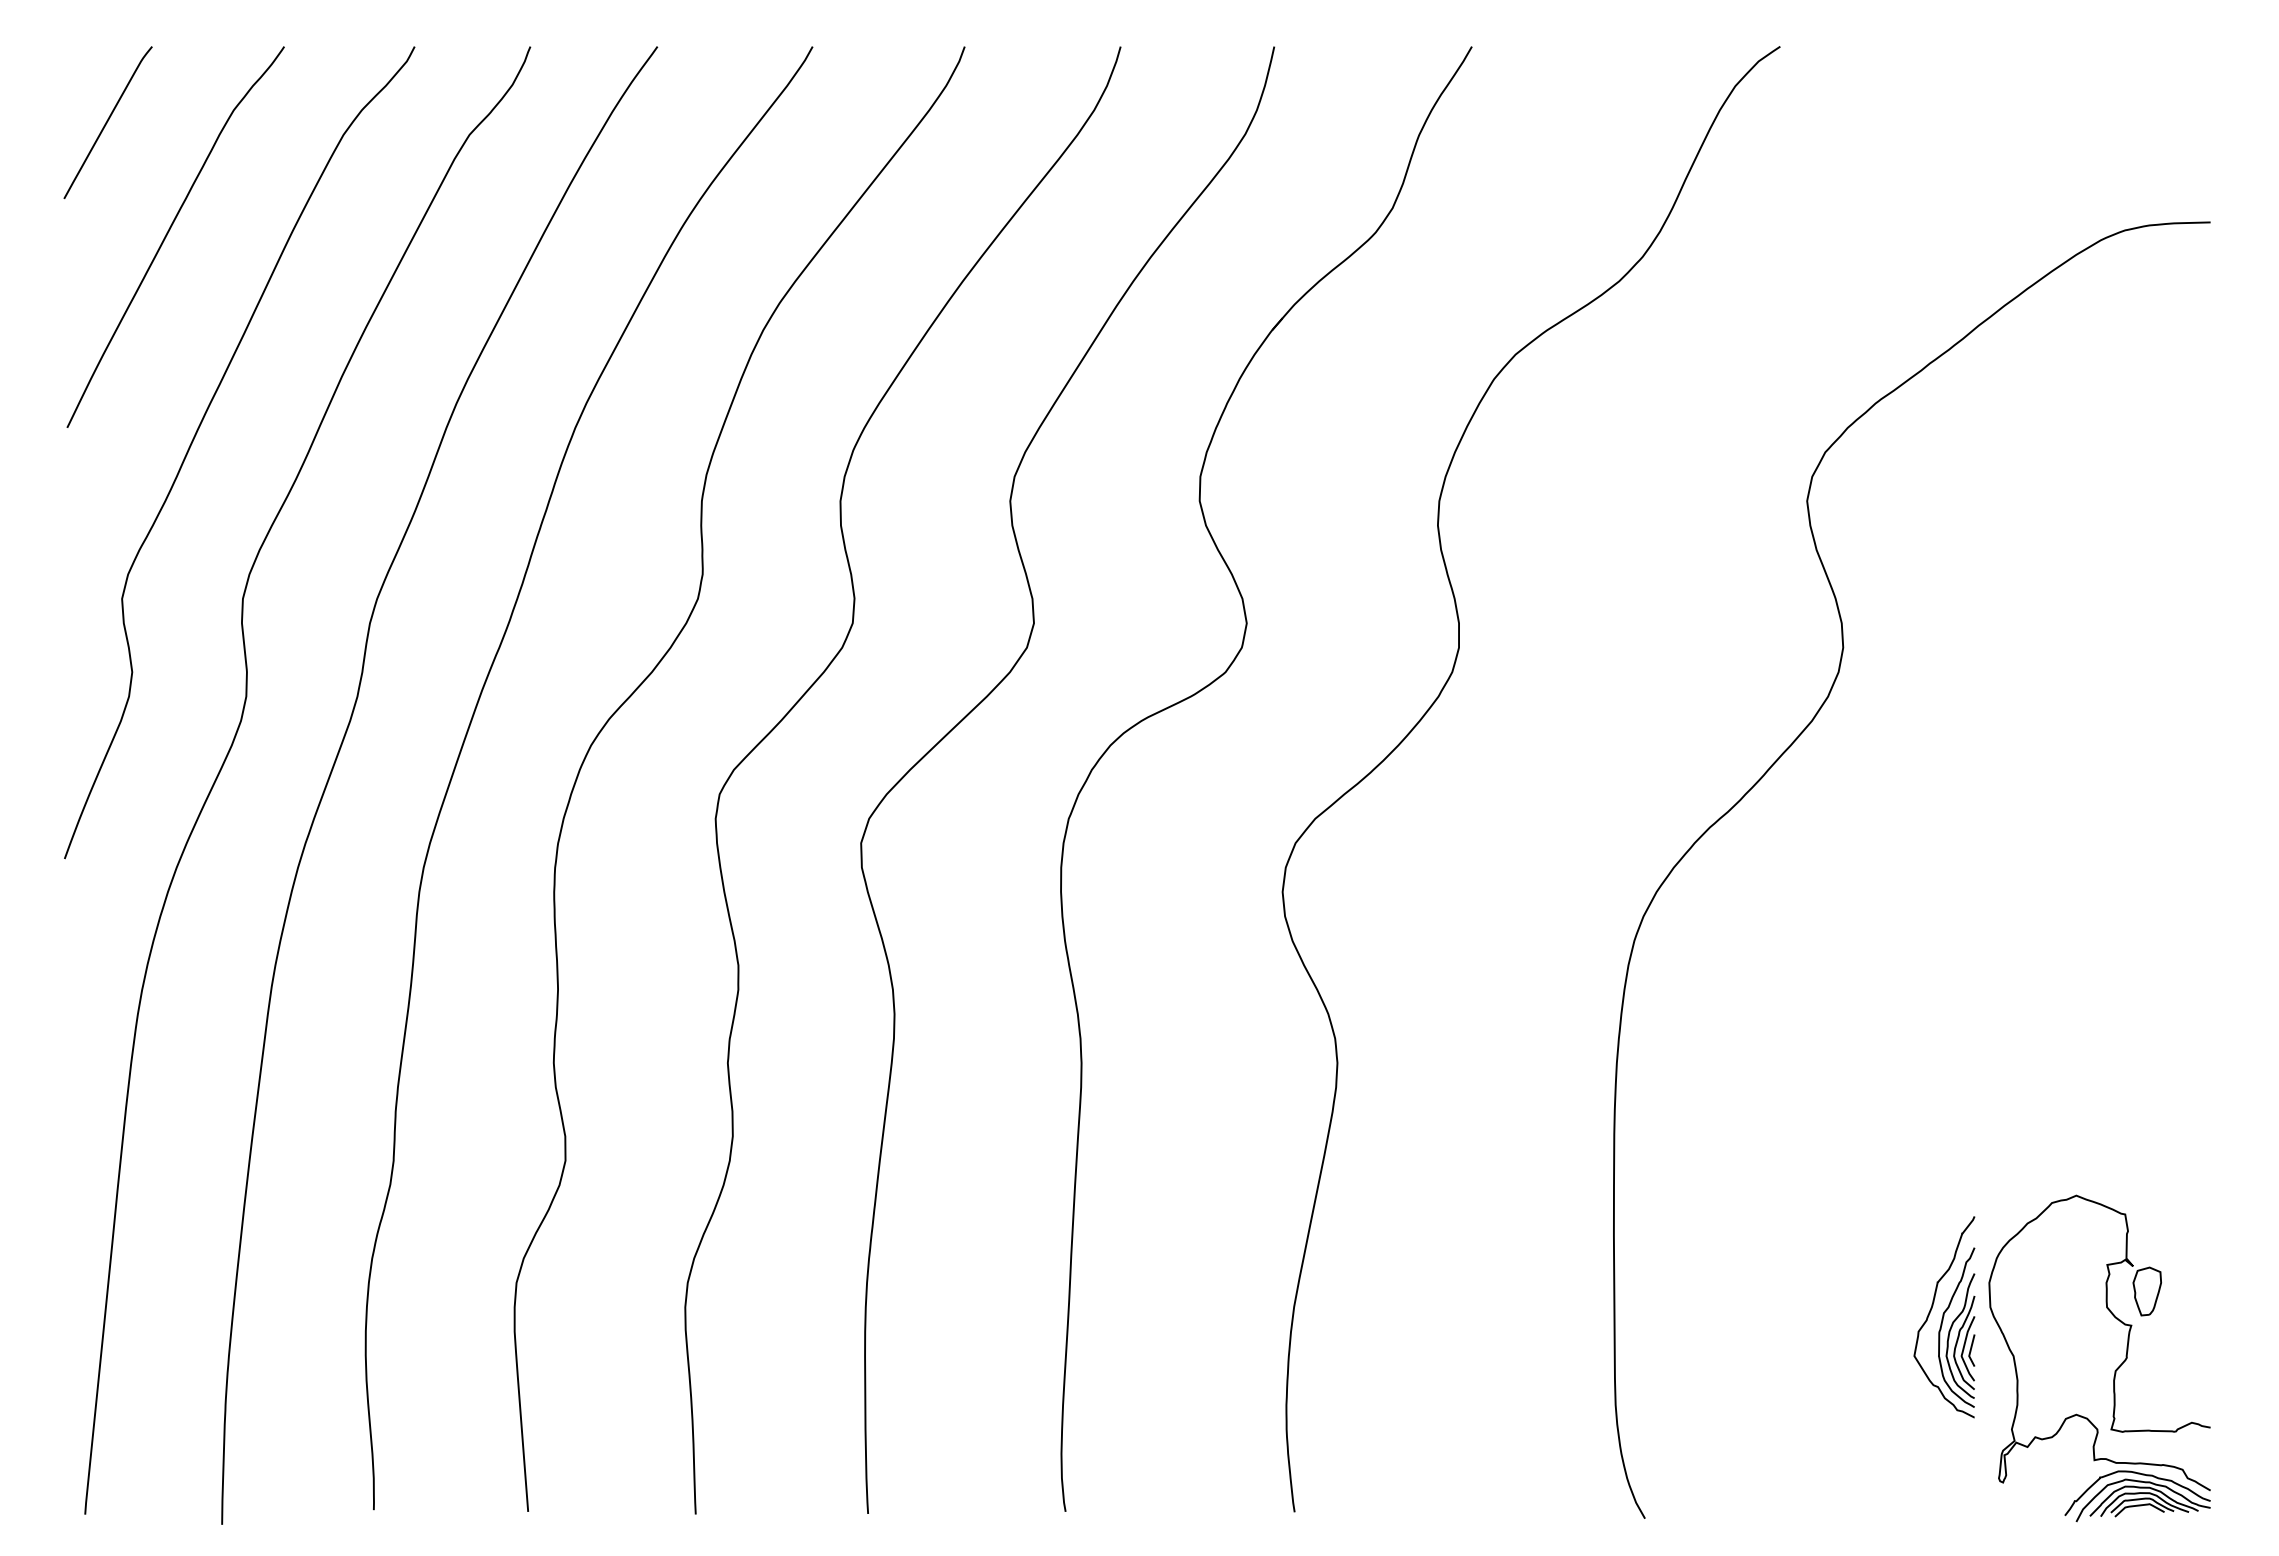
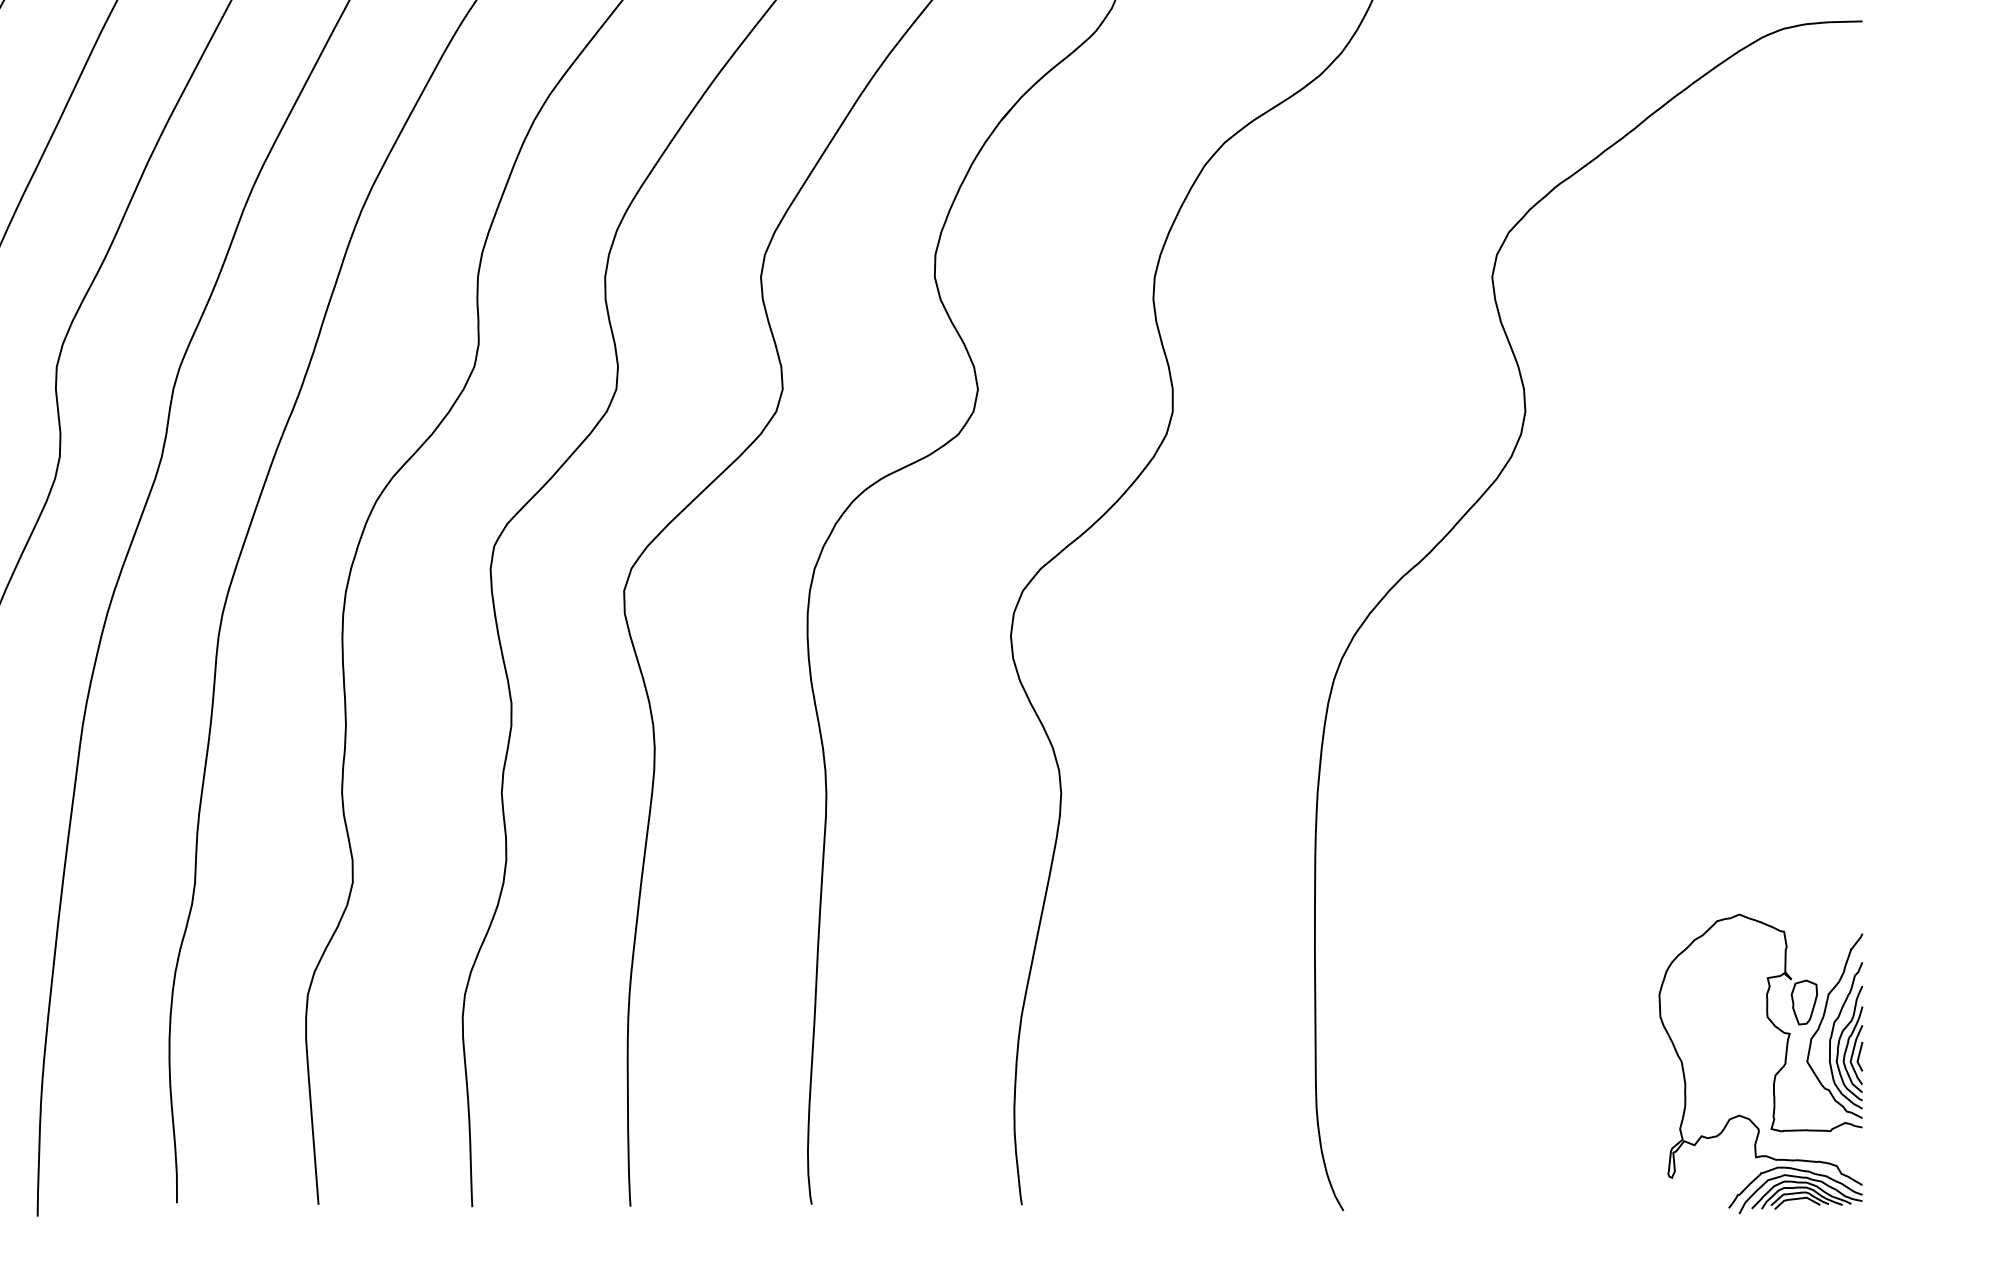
part: (1944, 1317) -> (1834, 1026), moved

